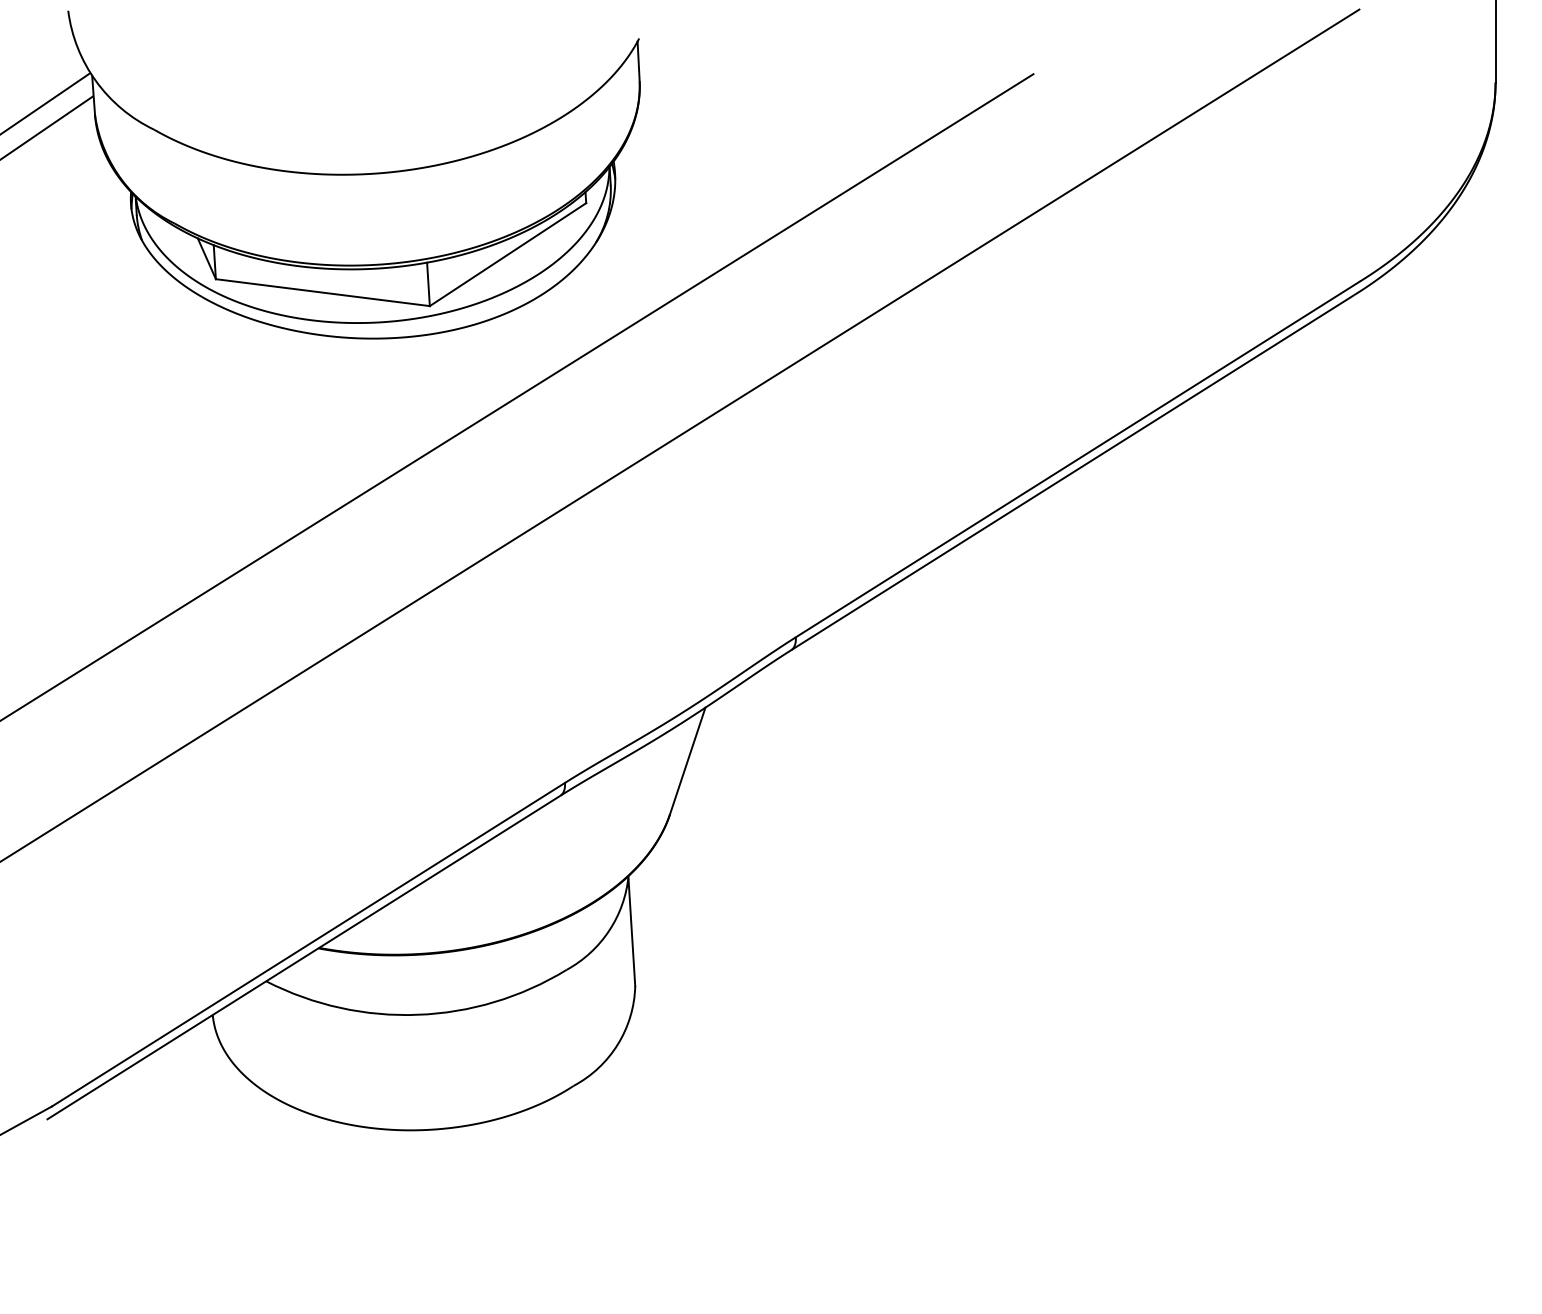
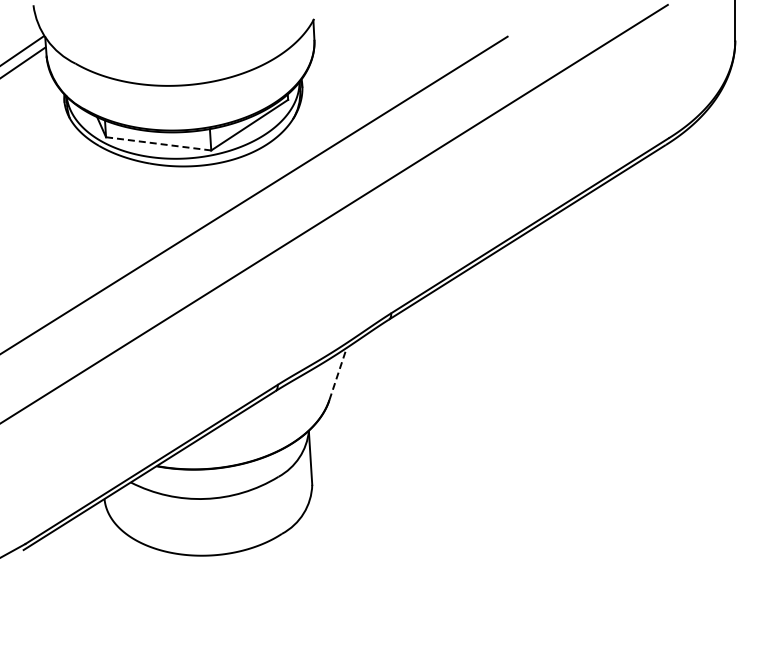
line: (324, 291) -> (159, 143), solid -> dashed
line: (688, 761) -> (338, 374), solid -> dashed

